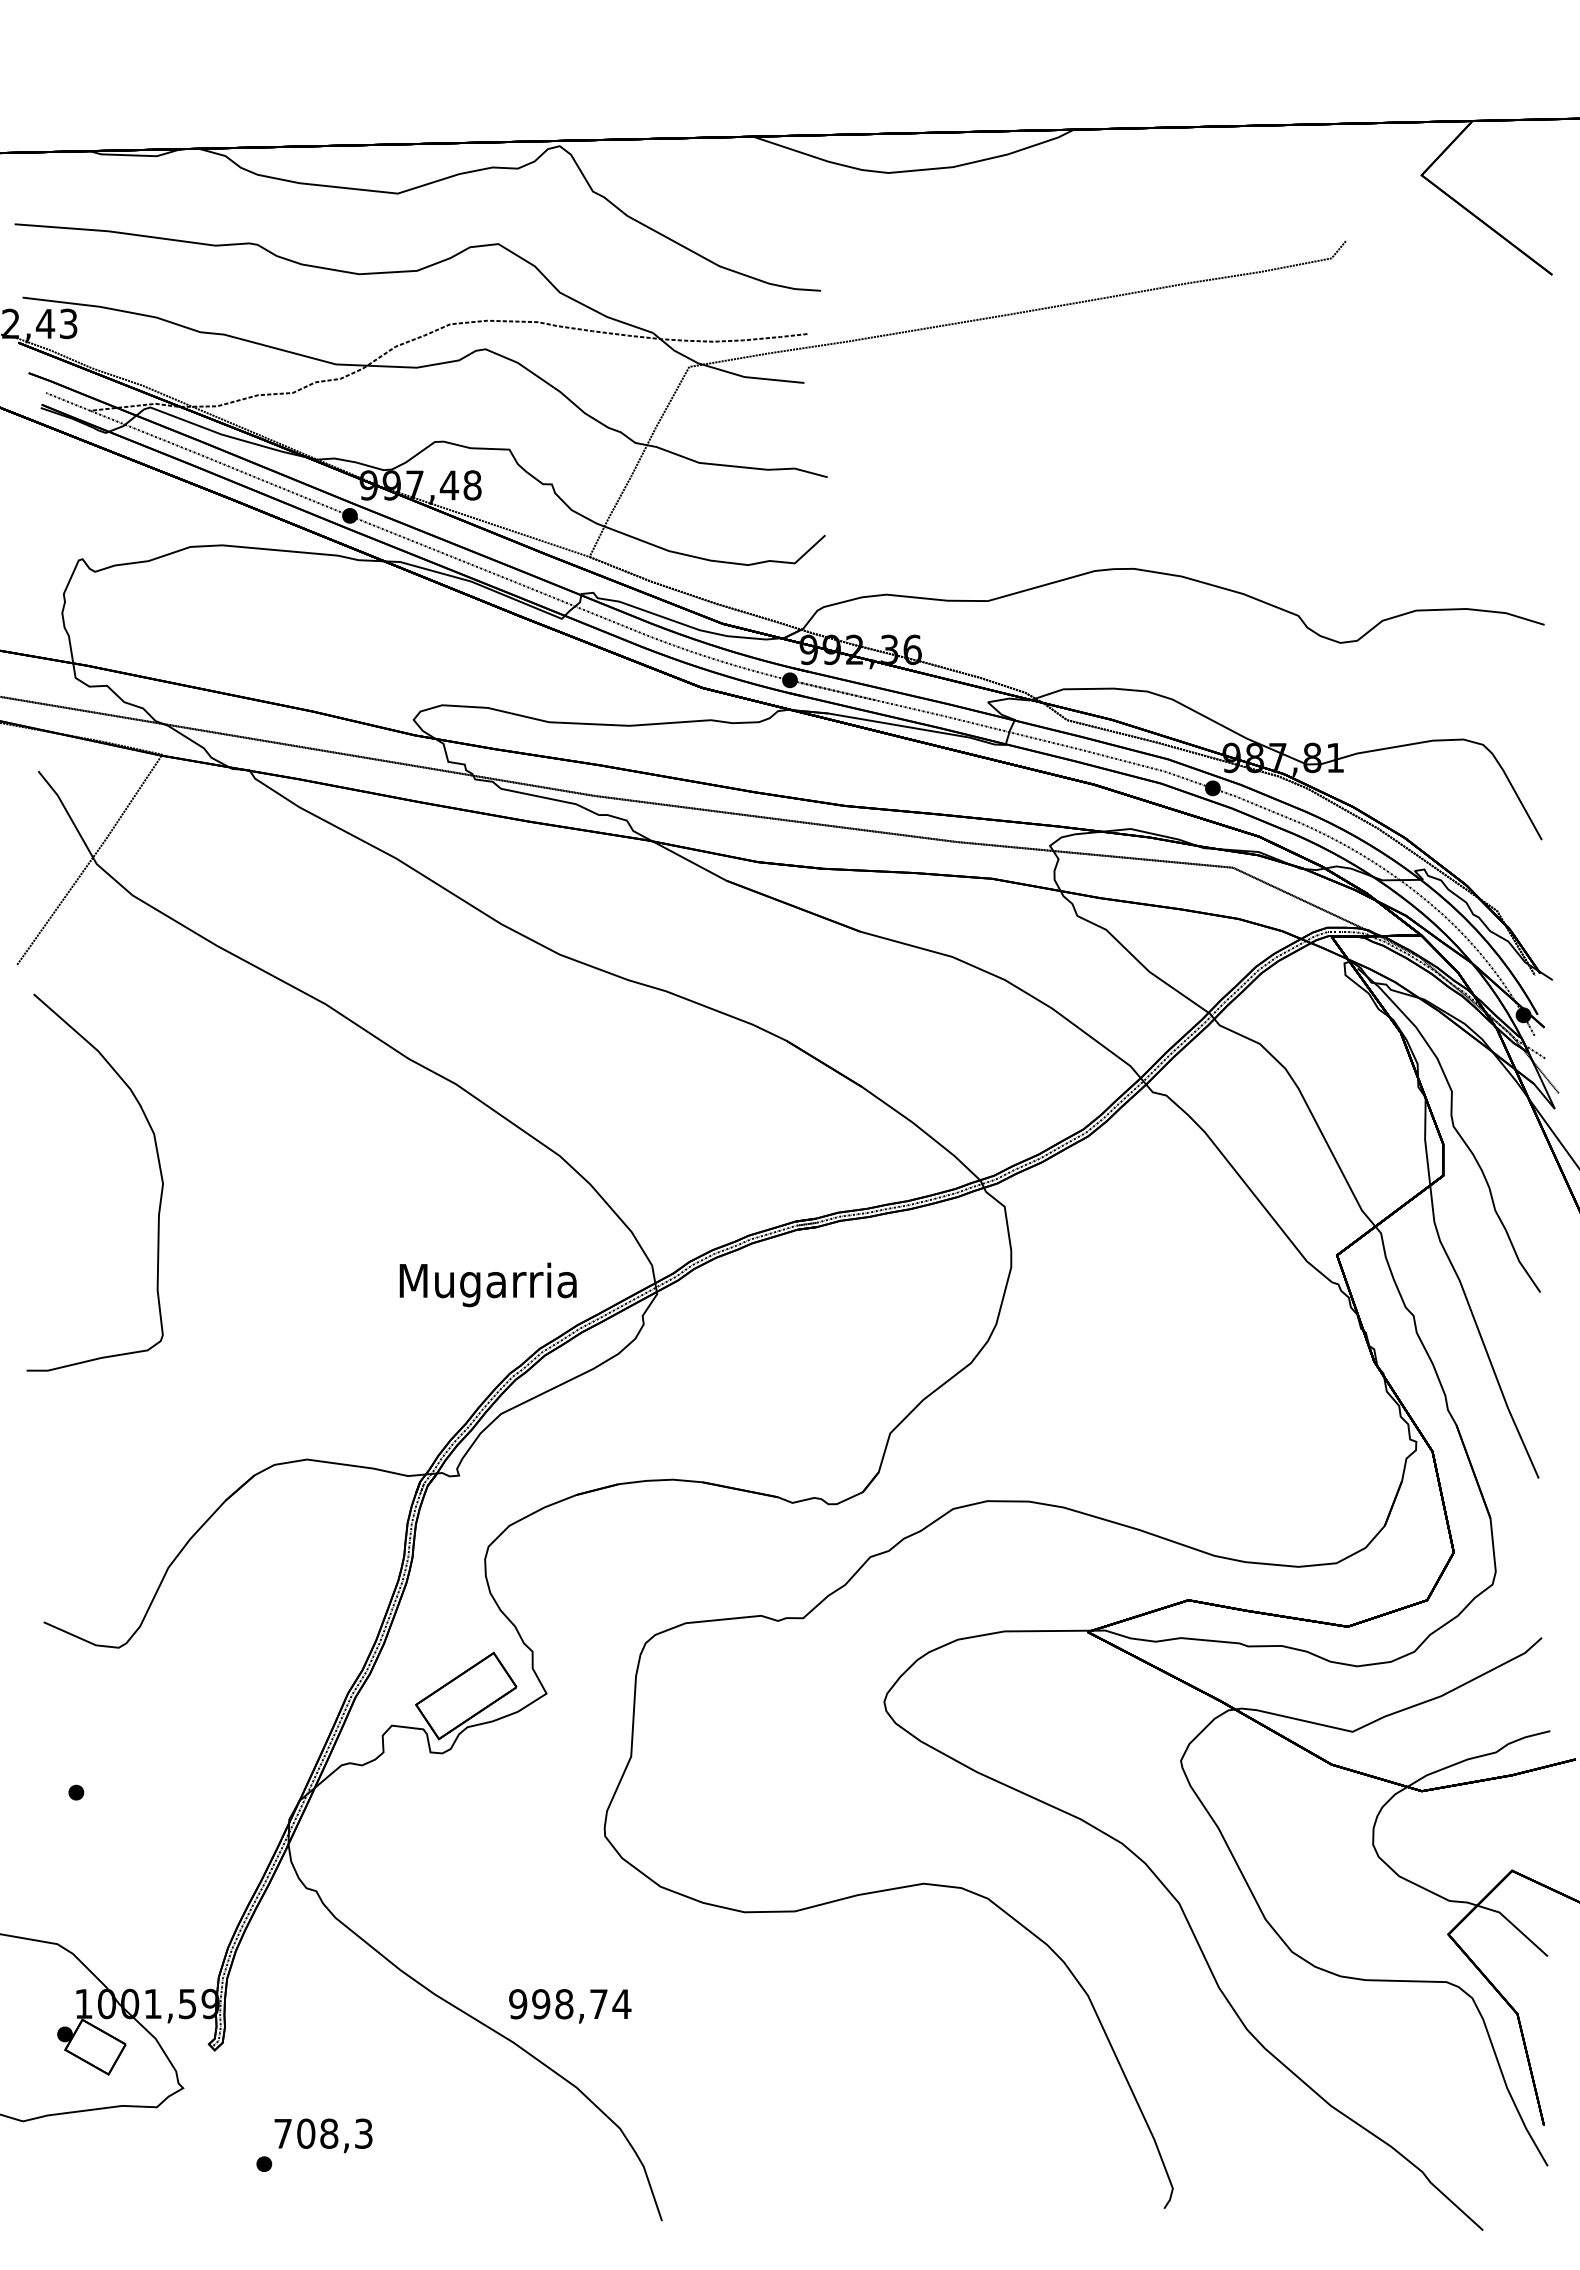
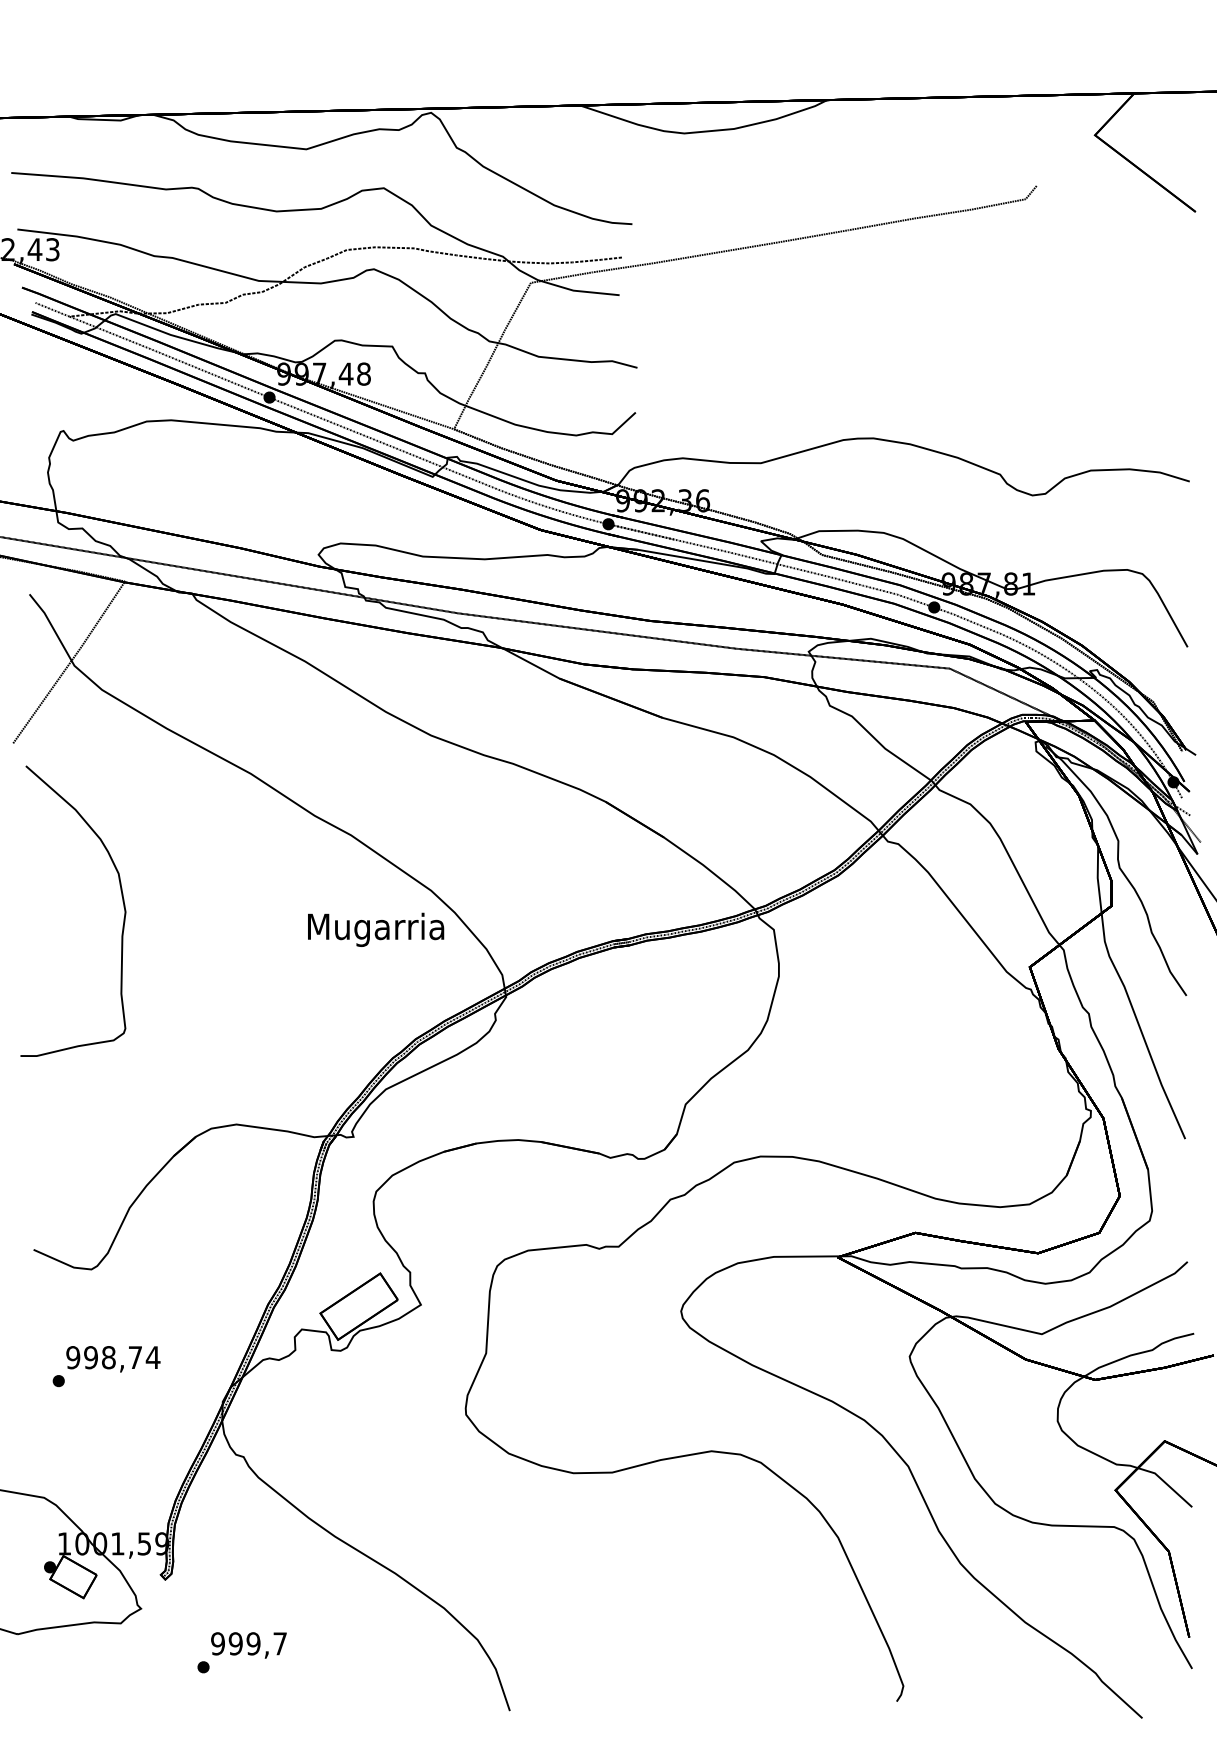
text: (487, 1284) -> (375, 929), moved
text: (570, 2006) -> (113, 1359), moved
text: (323, 2133) -> (249, 1643), 708,3 -> 999,7

